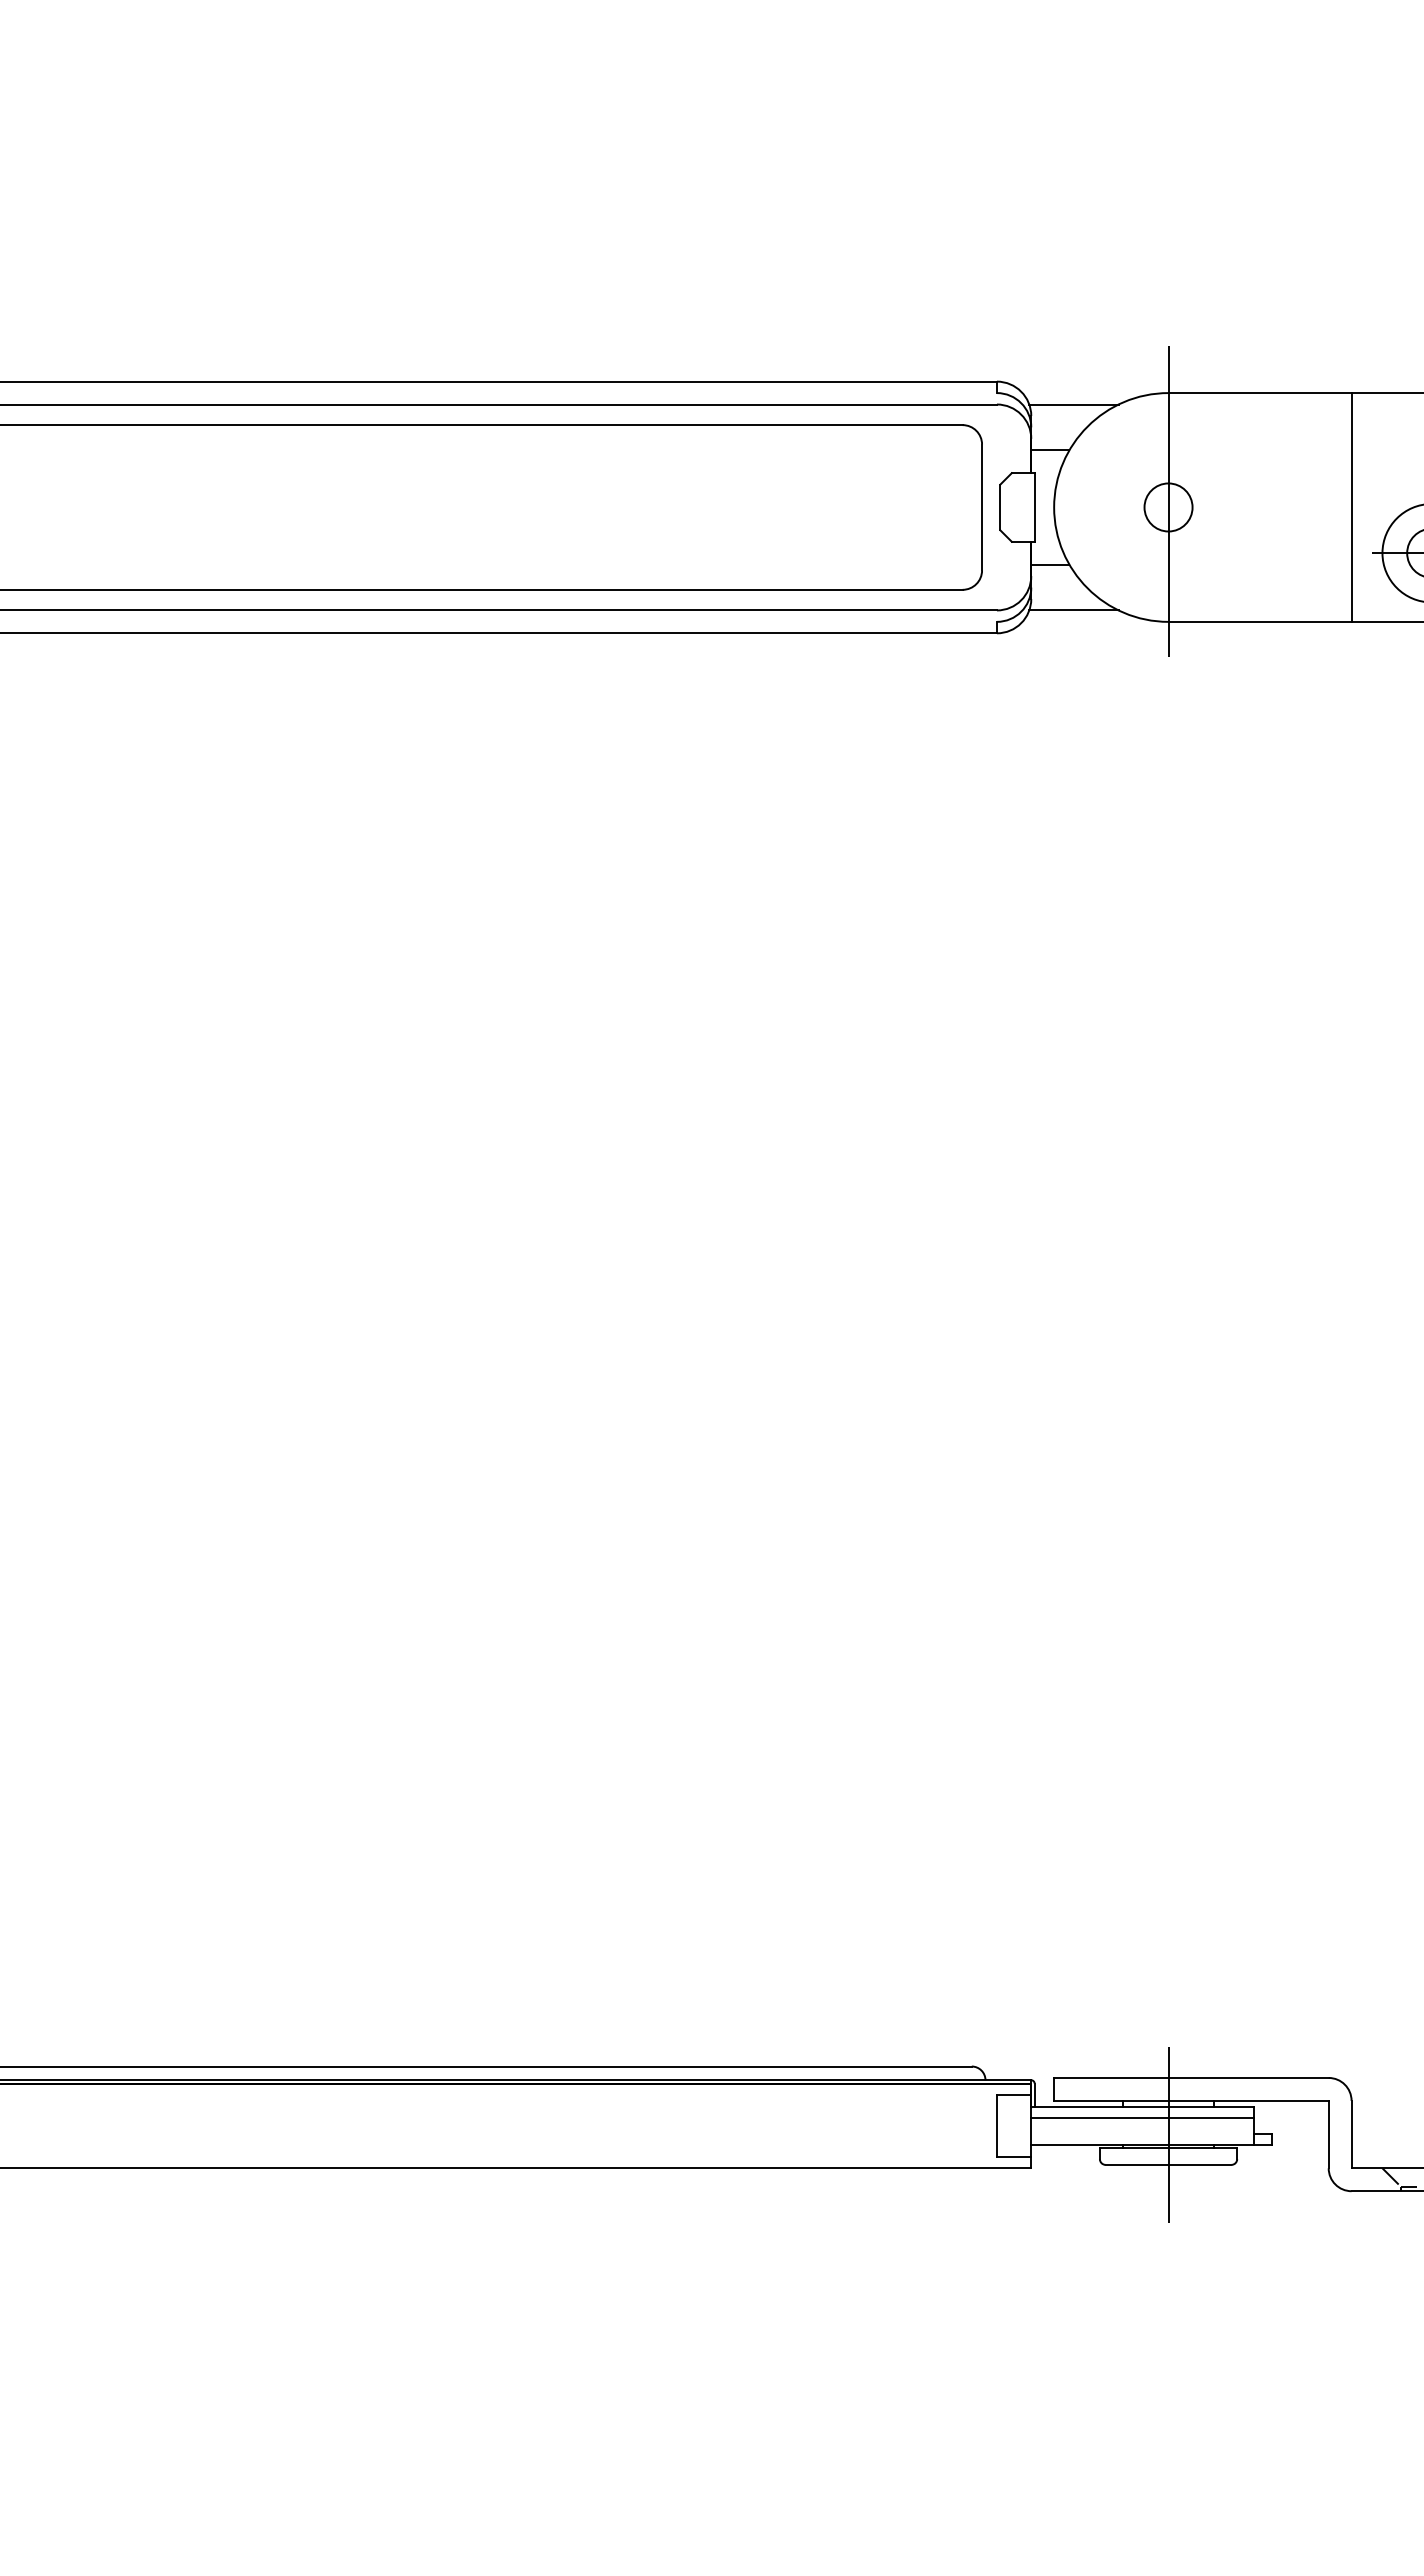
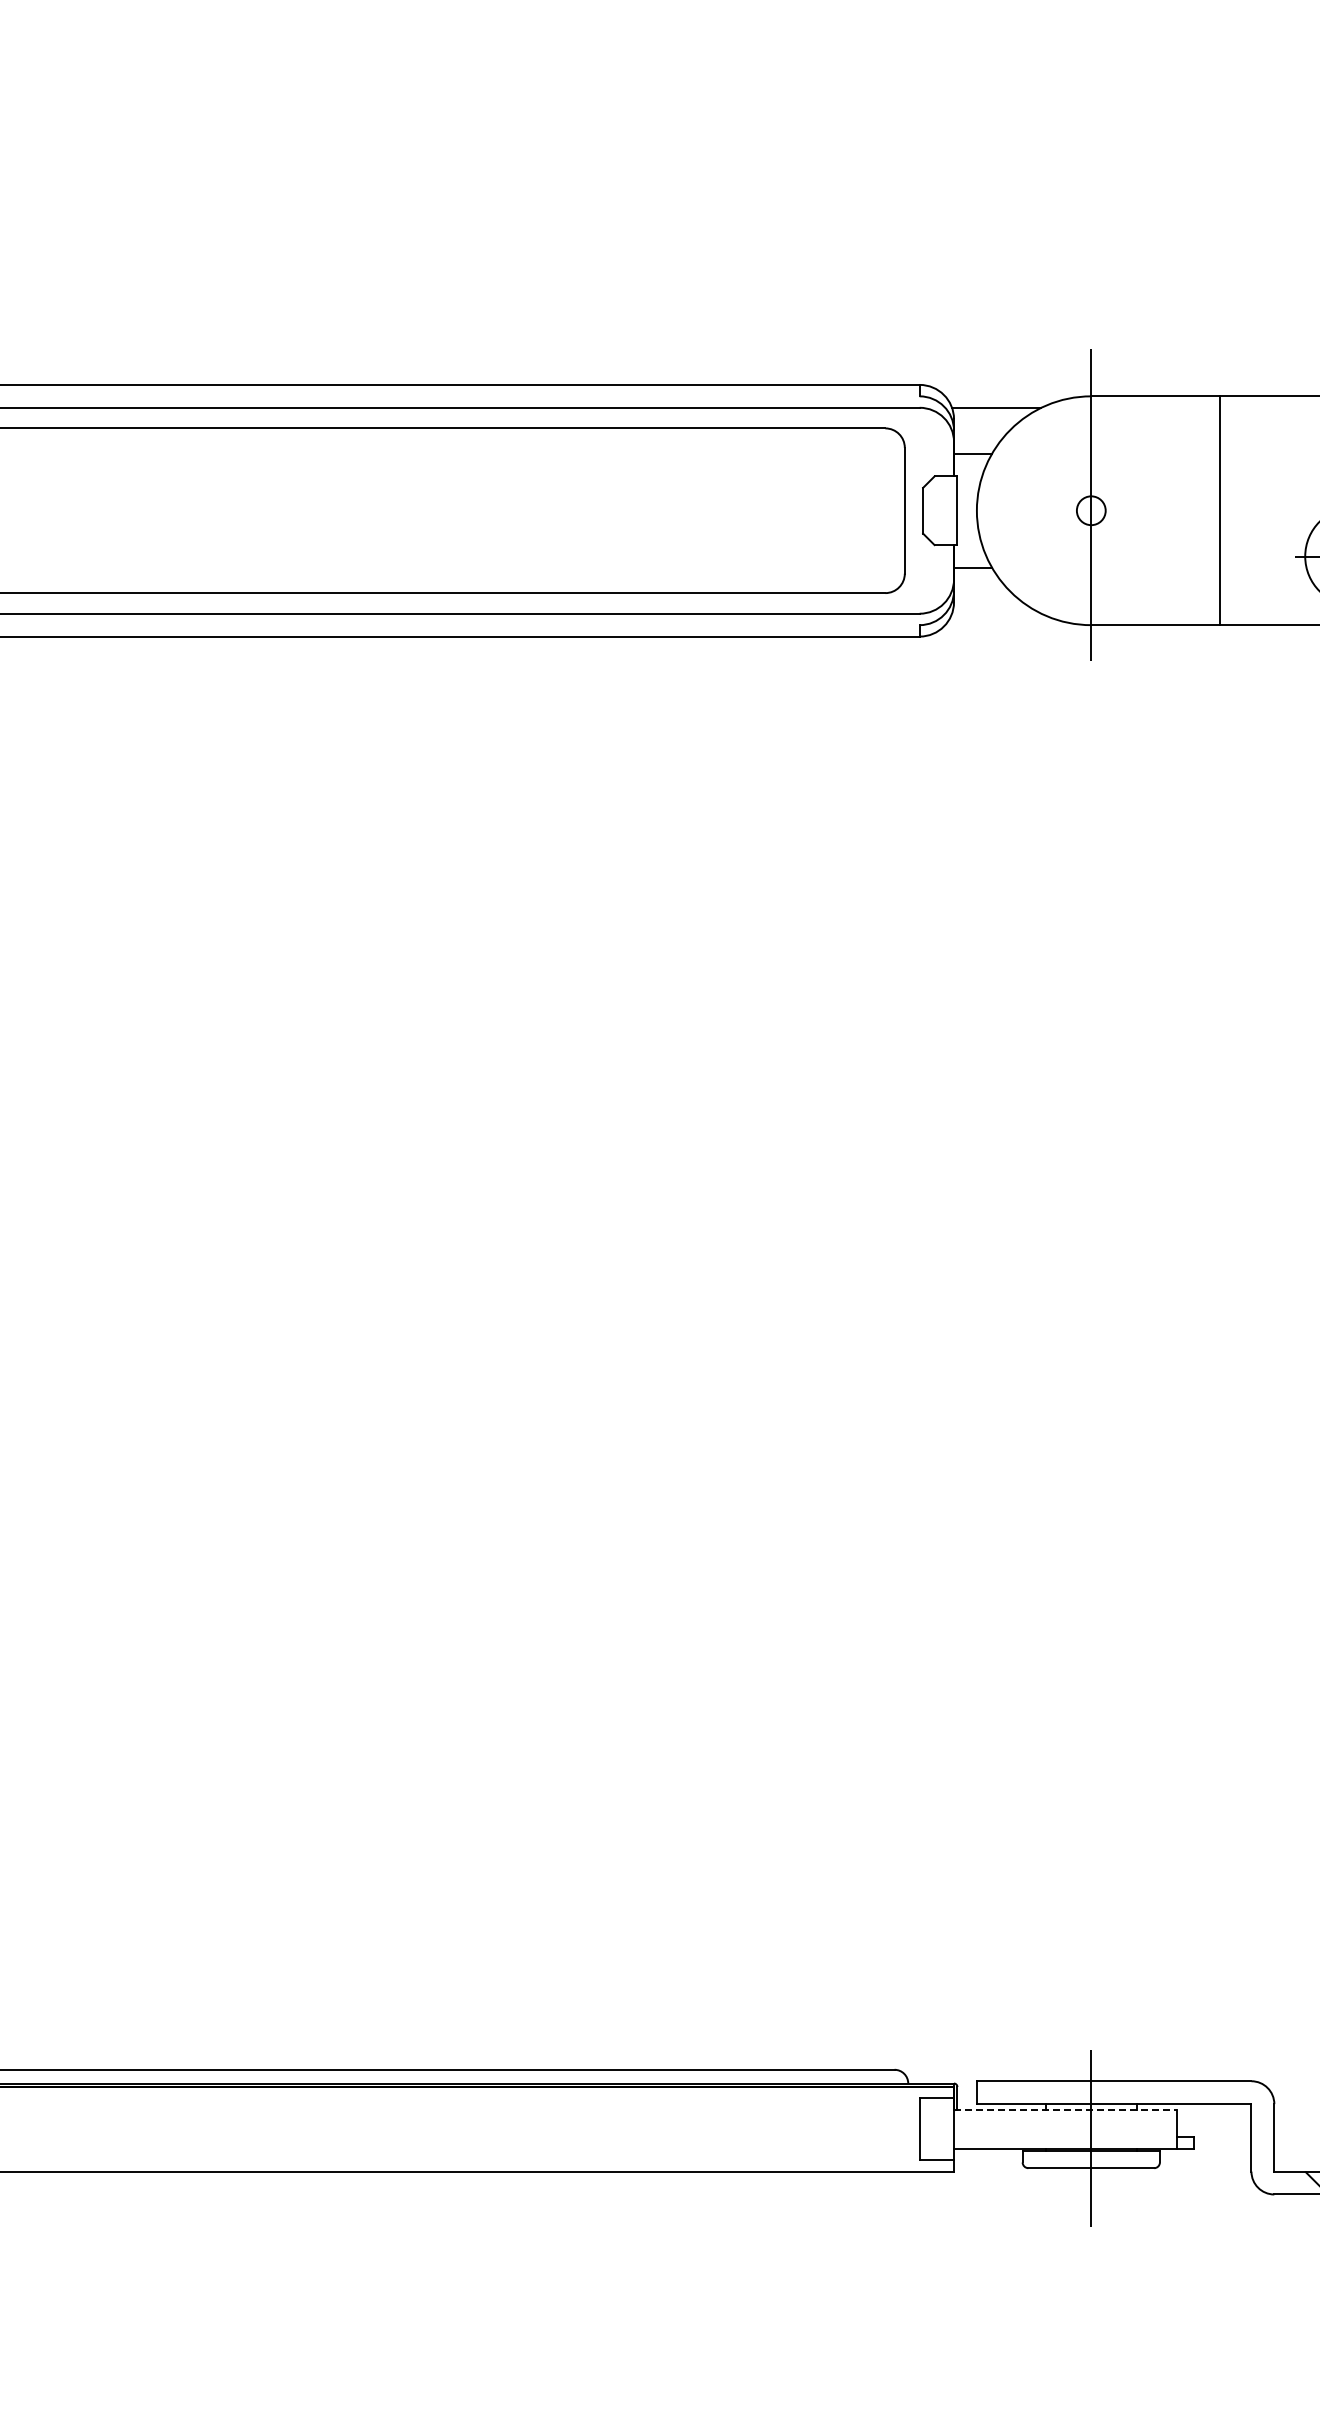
circle: (1168, 507) -> (1091, 510), size x0.6
line: (1351, 507) -> (1220, 510), moved
line: (1073, 610) -> (996, 613), removed
line: (1143, 2106) -> (1066, 2109), solid -> dashed
line: (1142, 2118) -> (1065, 2121), removed

